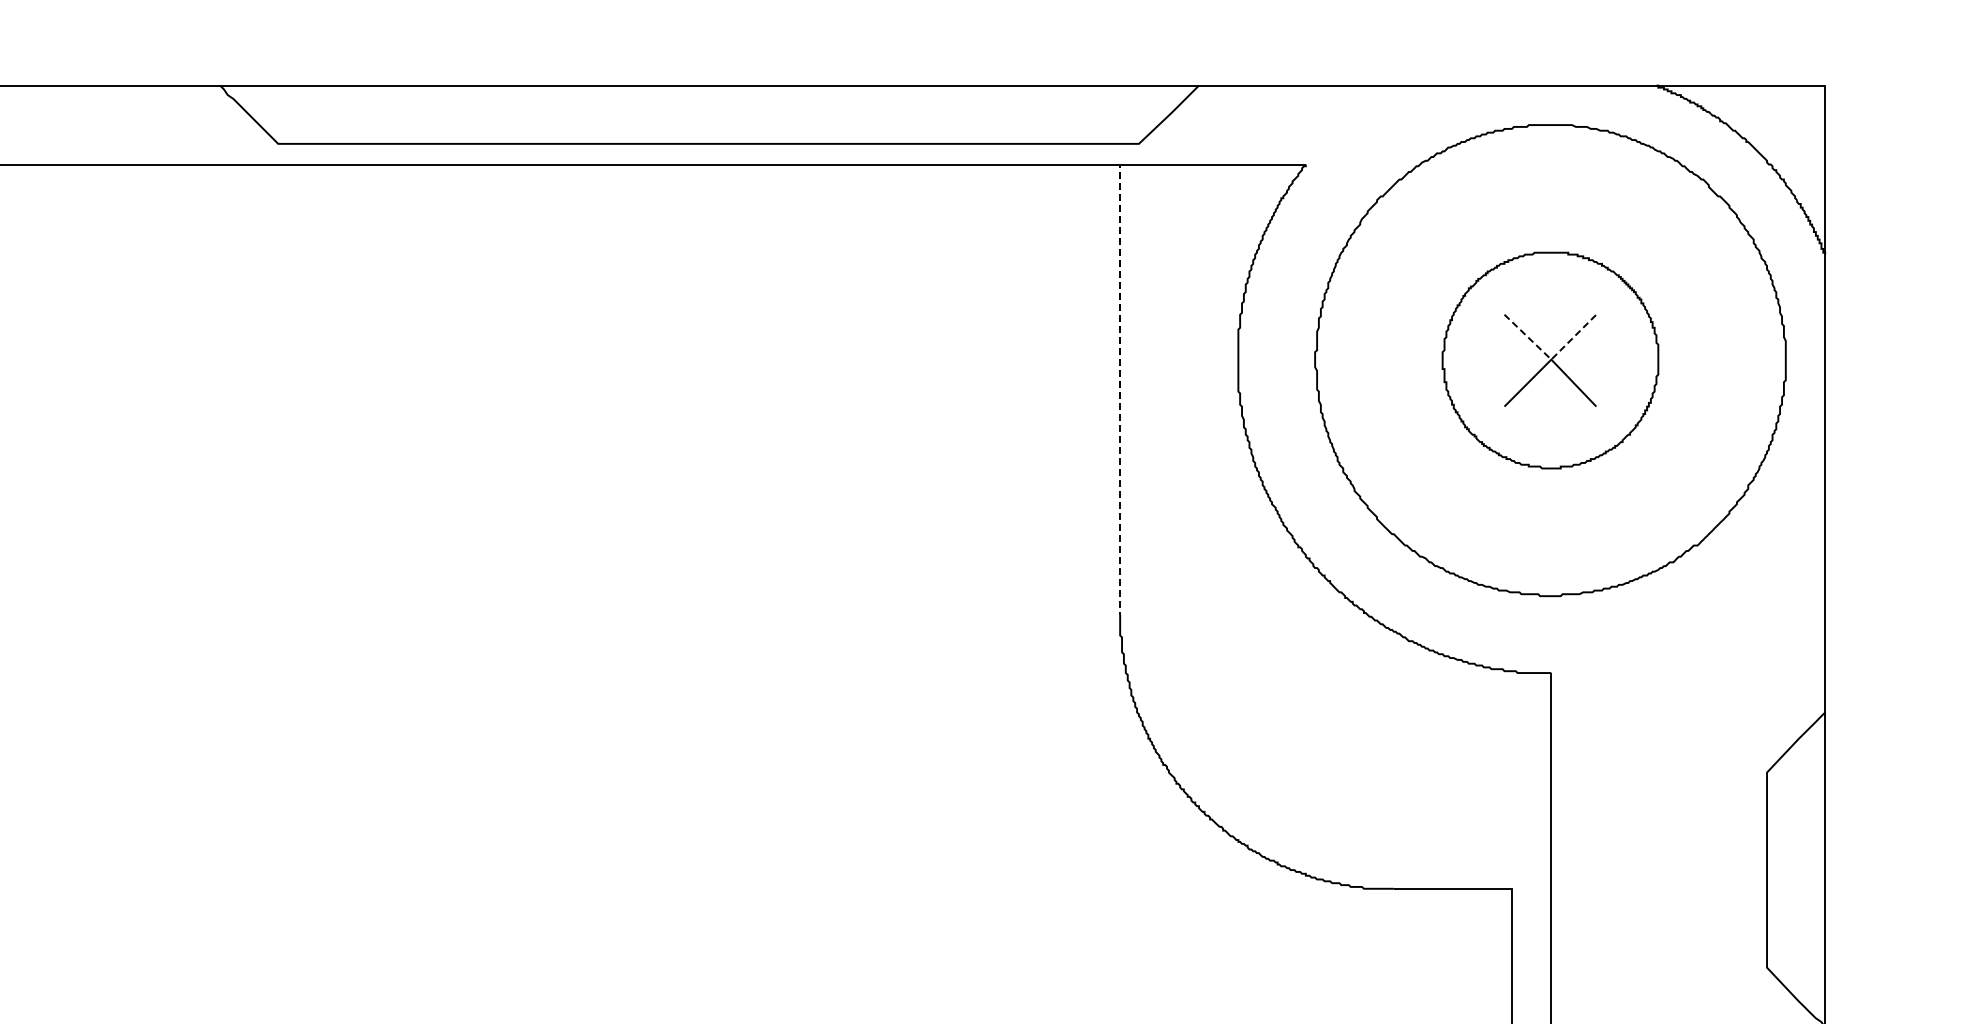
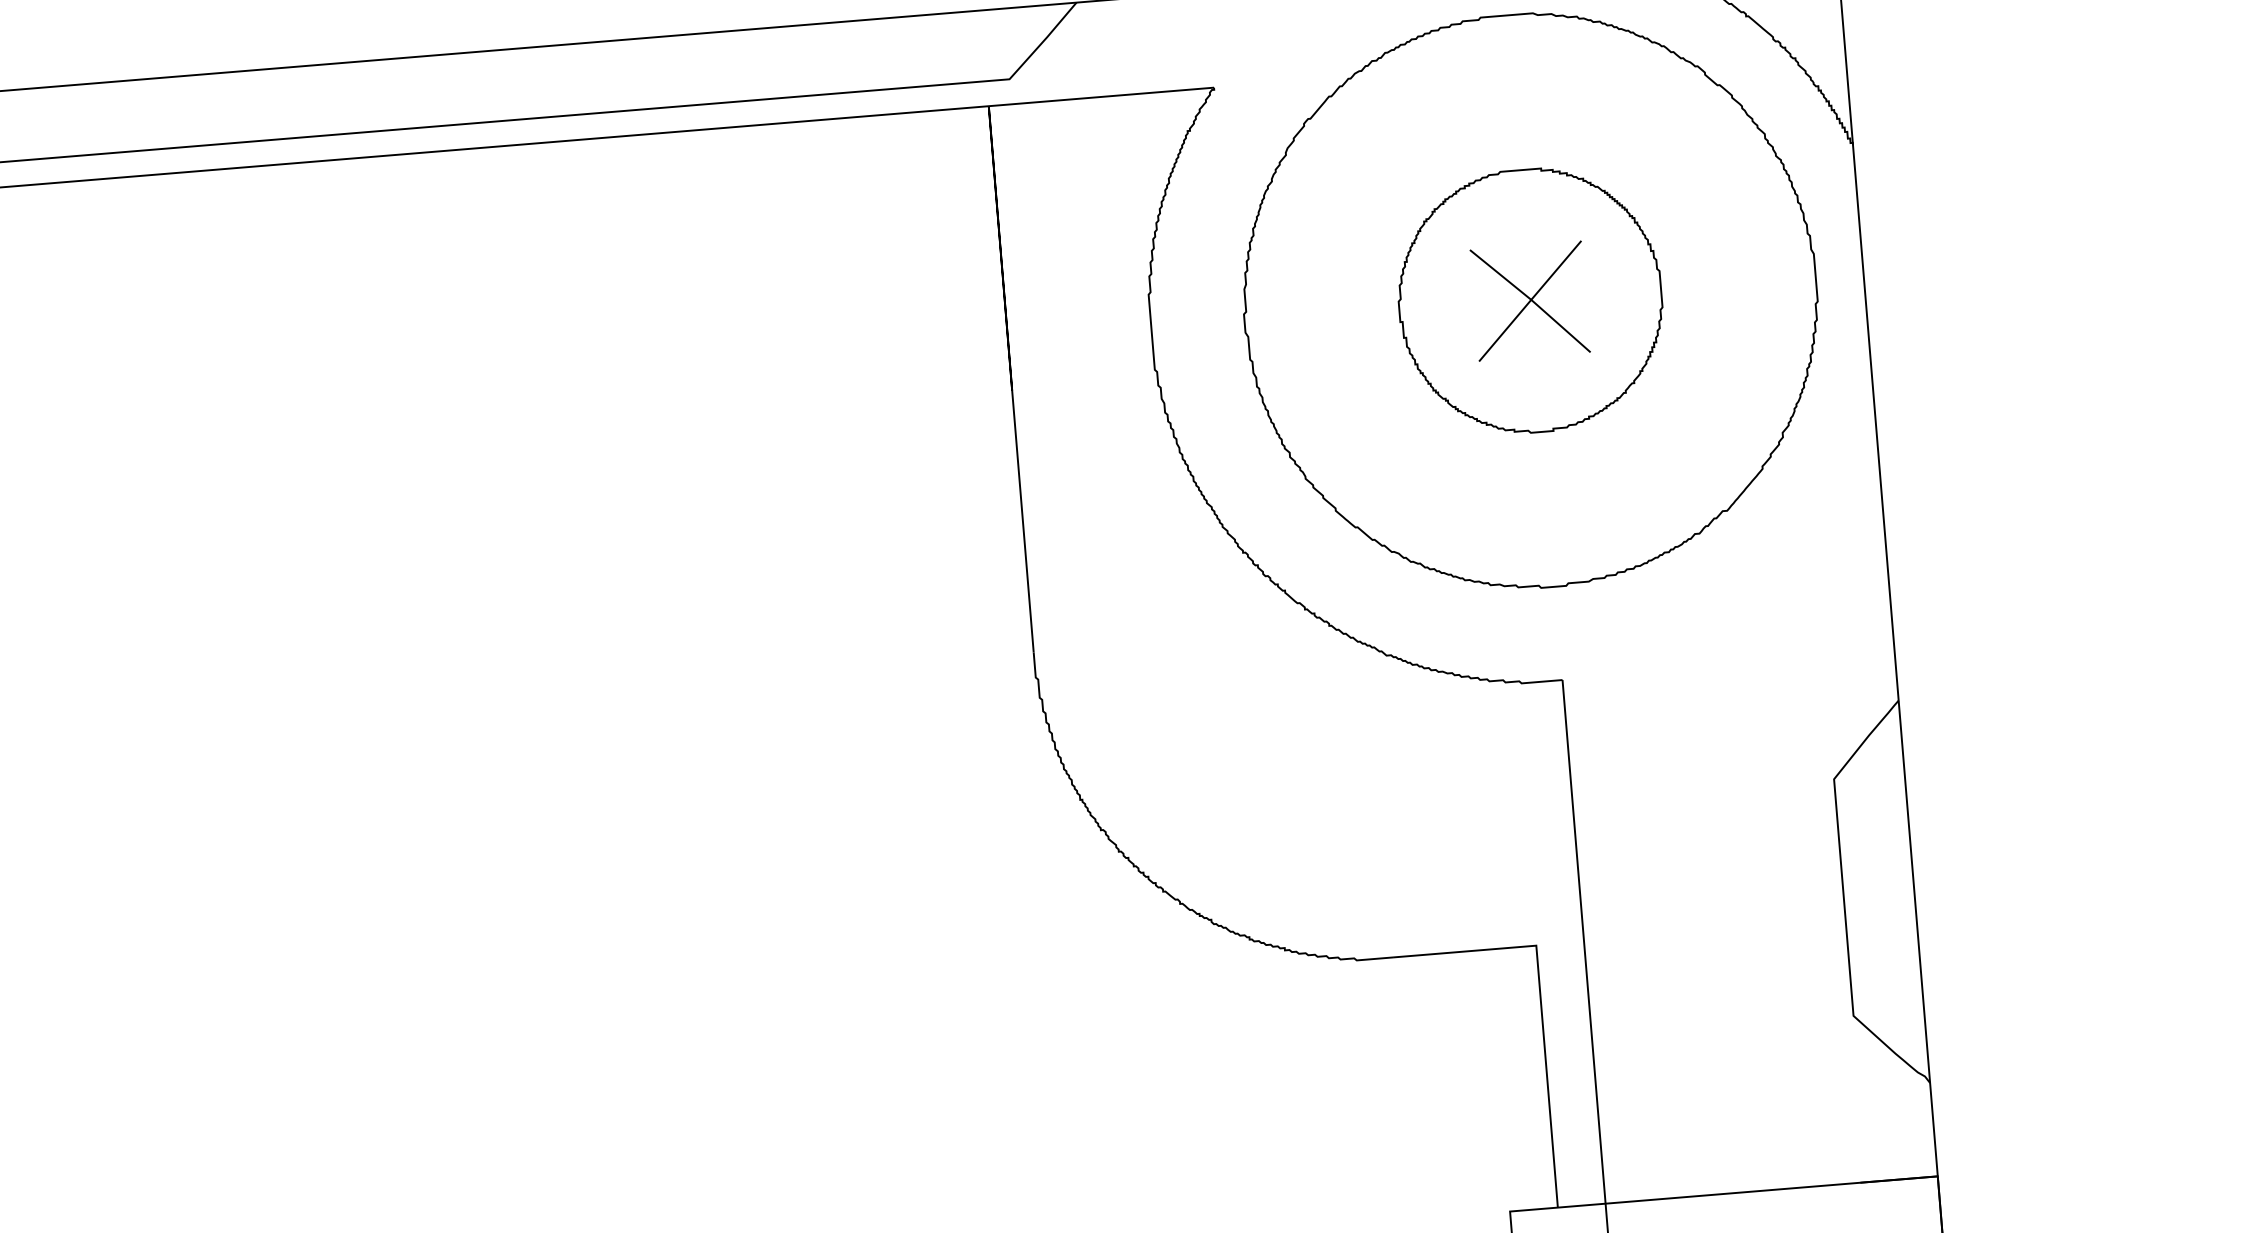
line: (1120, 272) -> (999, 237), dashed -> solid
line: (1551, 359) -> (1531, 299), dashed -> solid

